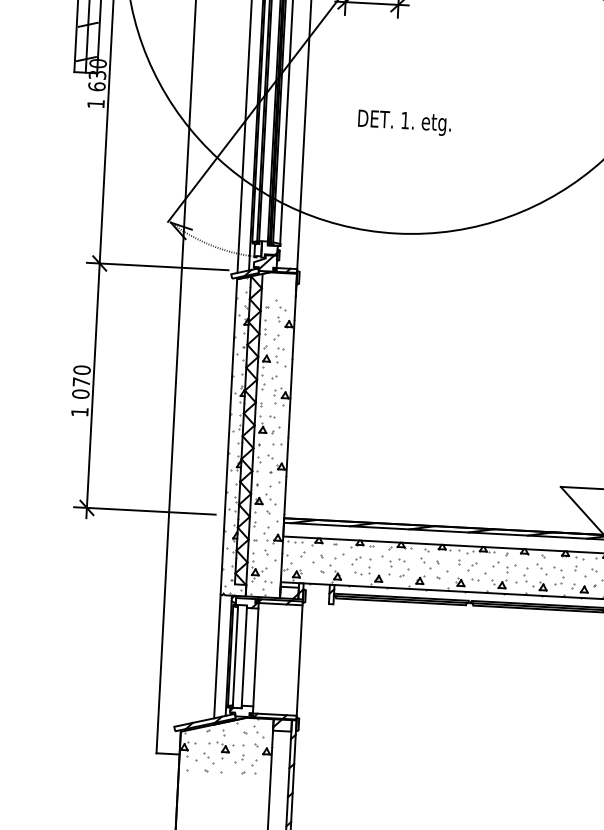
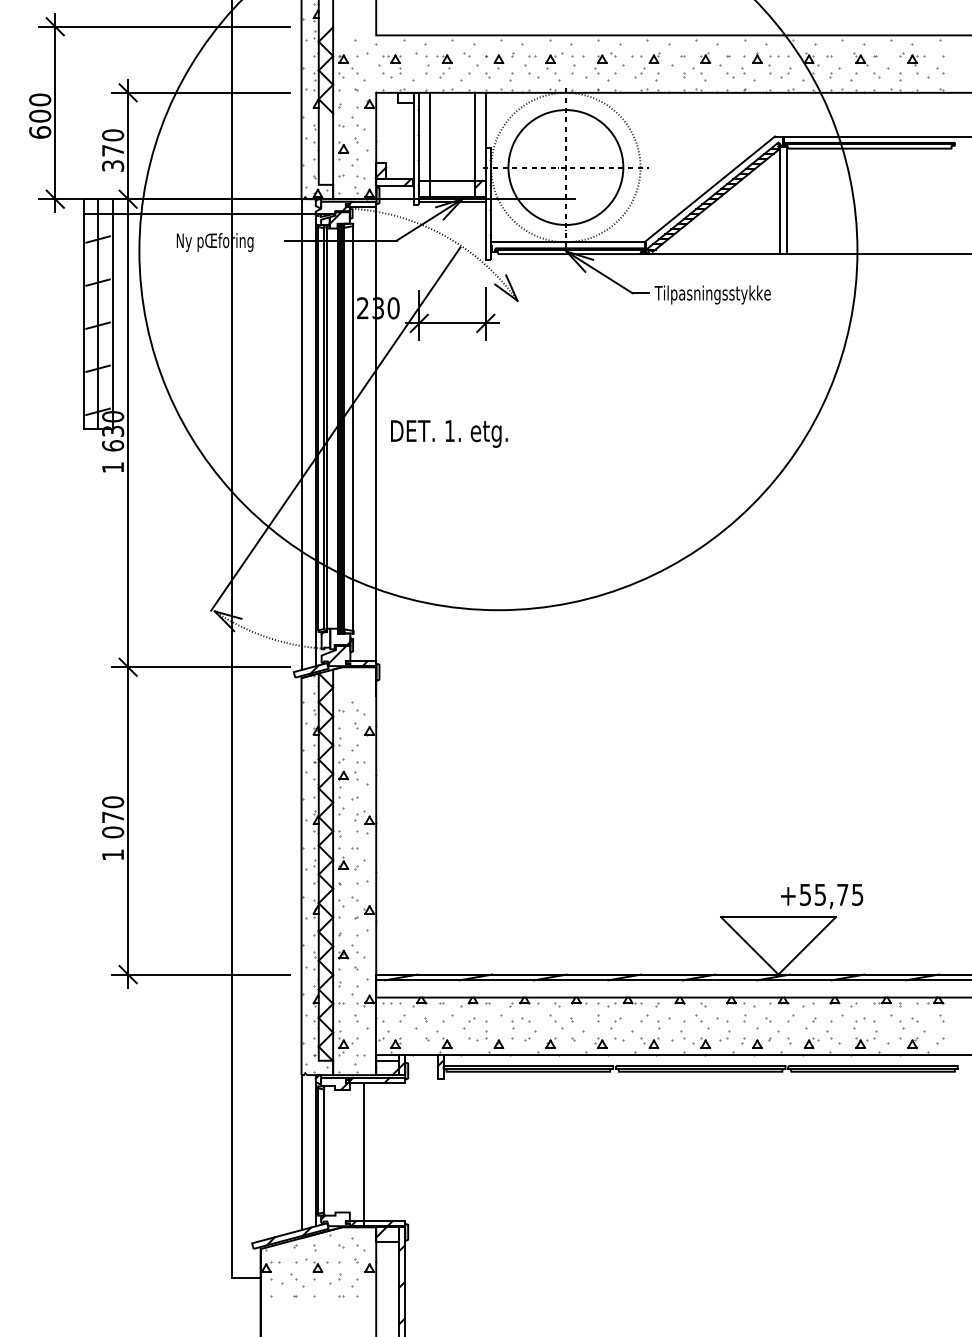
text: (404, 122) -> (449, 433), moved
line: (255, 657) -> (349, 1150), removed
line: (244, 658) -> (335, 1152), removed
line: (299, 662) -> (363, 1154), moved

